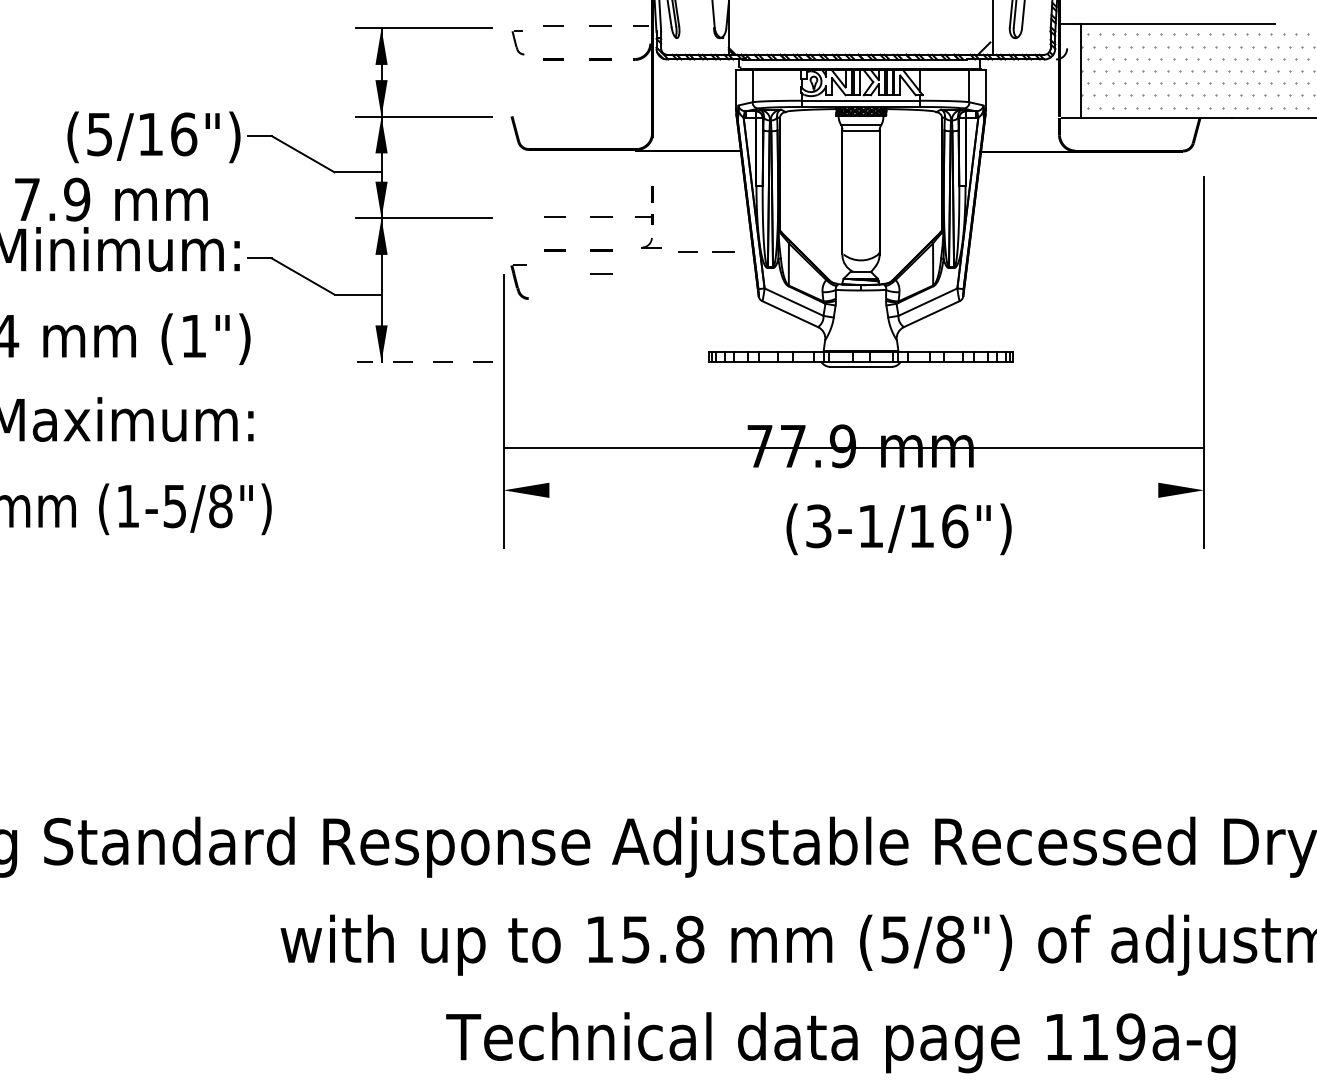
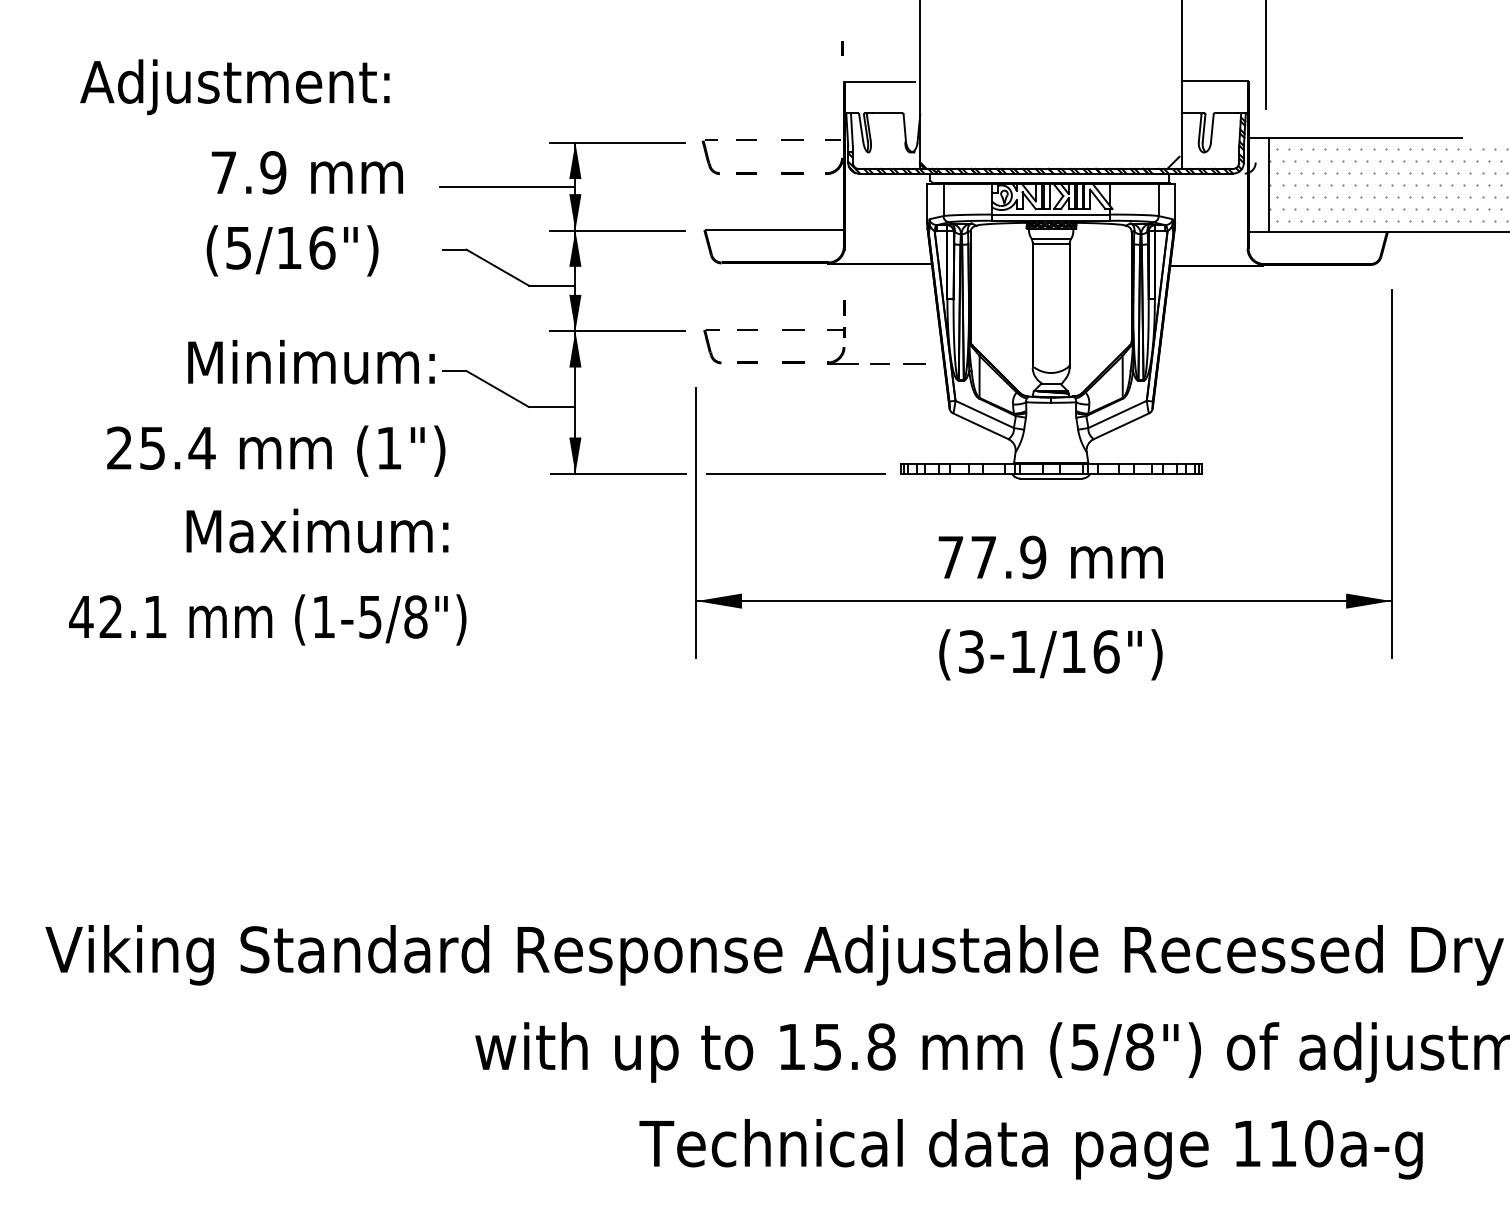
part: (517, 42) -> (710, 156), size x1.43
line: (313, 72) -> (507, 186), added
line: (582, 115) -> (774, 229), added
text: (153, 136) -> (292, 250), moved
text: (110, 199) -> (306, 172), moved
part: (650, 242) -> (842, 355), size x1.67
line: (601, 274) -> (793, 386), removed
part: (519, 282) -> (712, 346), moved
line: (424, 361) -> (618, 473), dashed -> solid
line: (603, 361) -> (795, 473), added
line: (853, 448) -> (1043, 601), moved
text: (898, 528) -> (1050, 654), moved
text: (1130, 1036) -> (1318, 1143), 119a-g -> 110a-g

